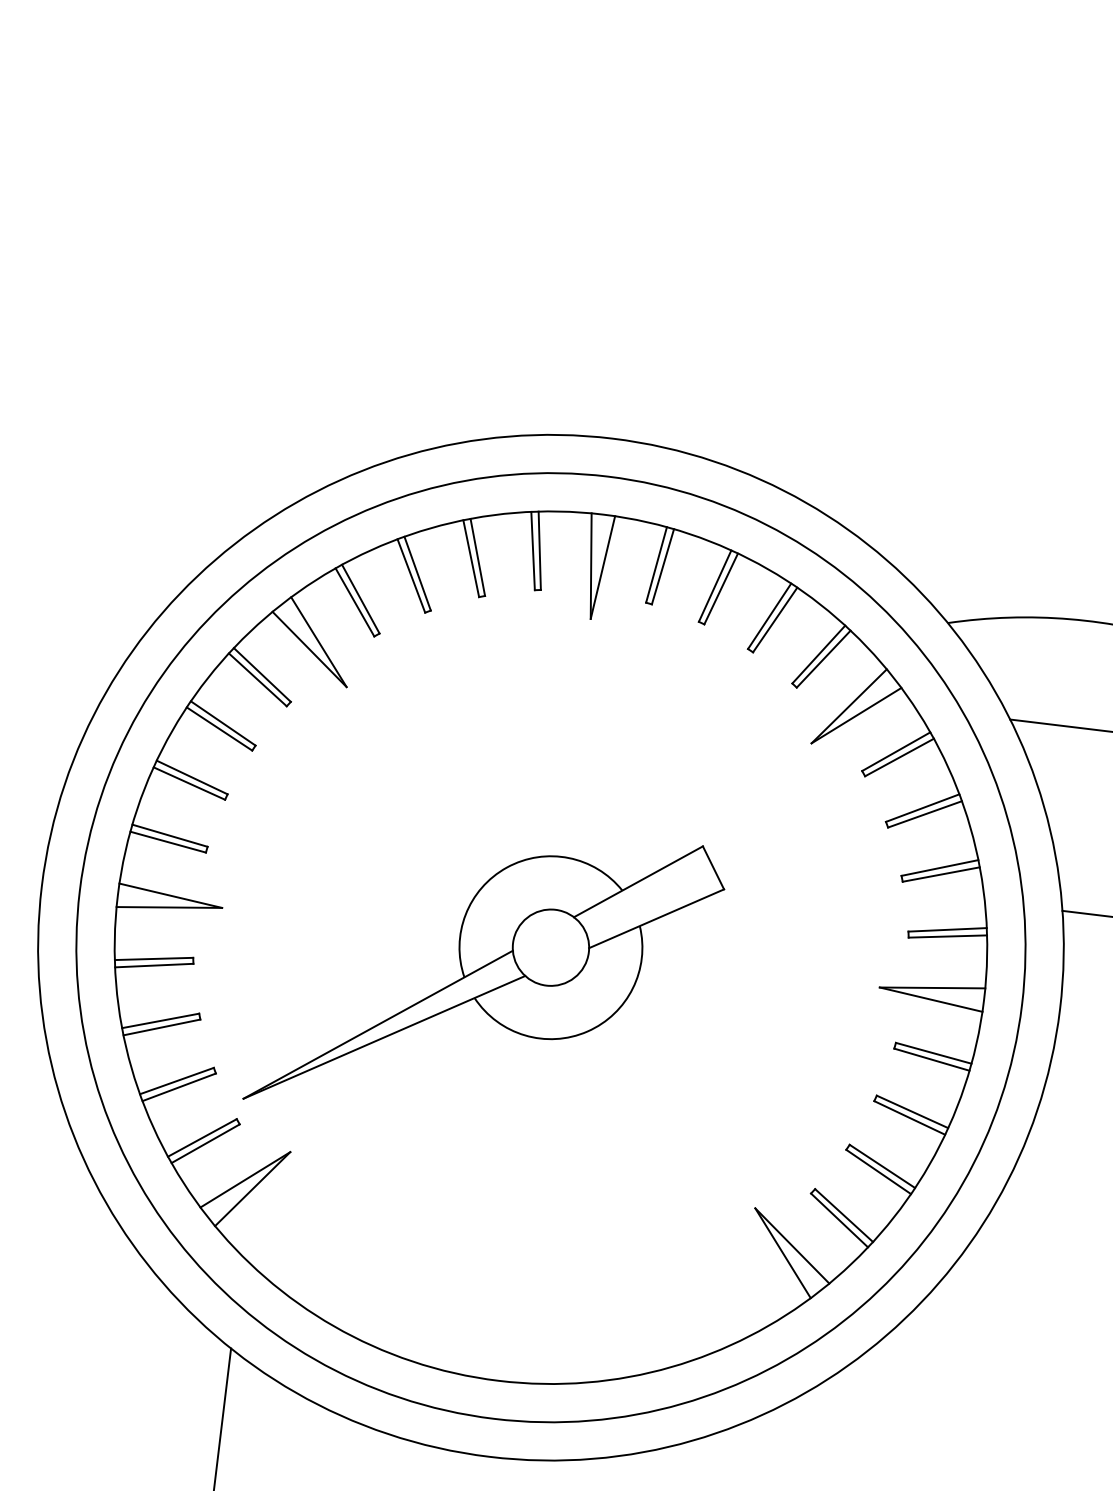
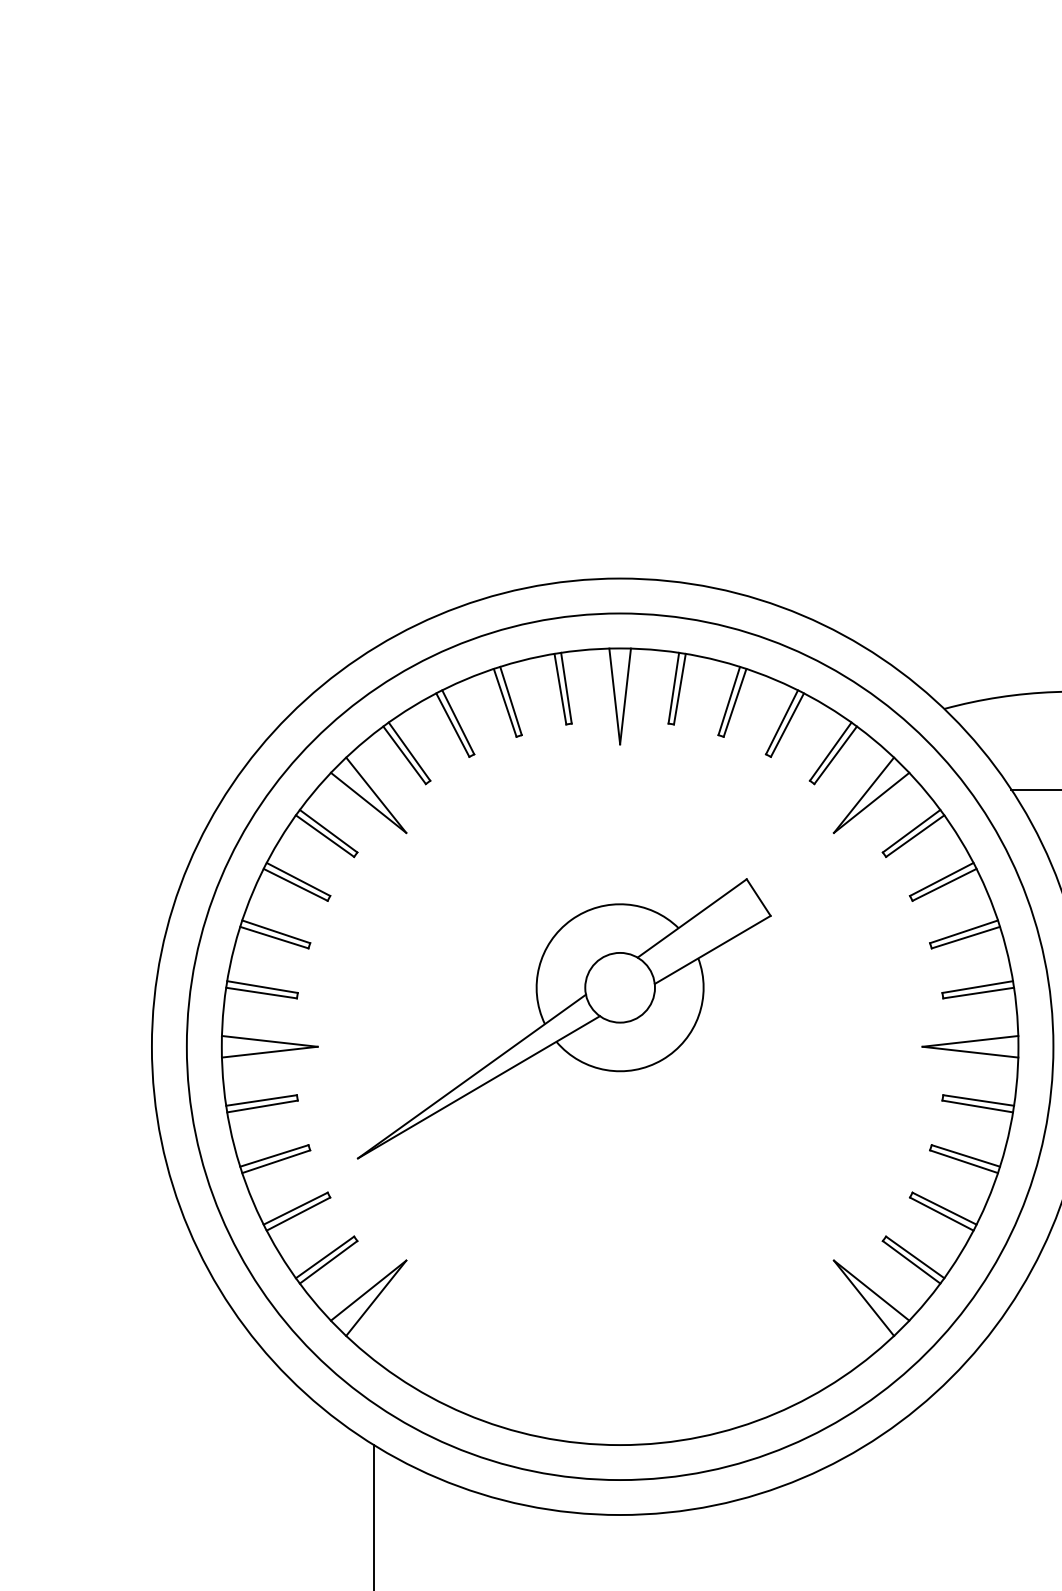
part: (485, 973) -> (563, 1018), moved

